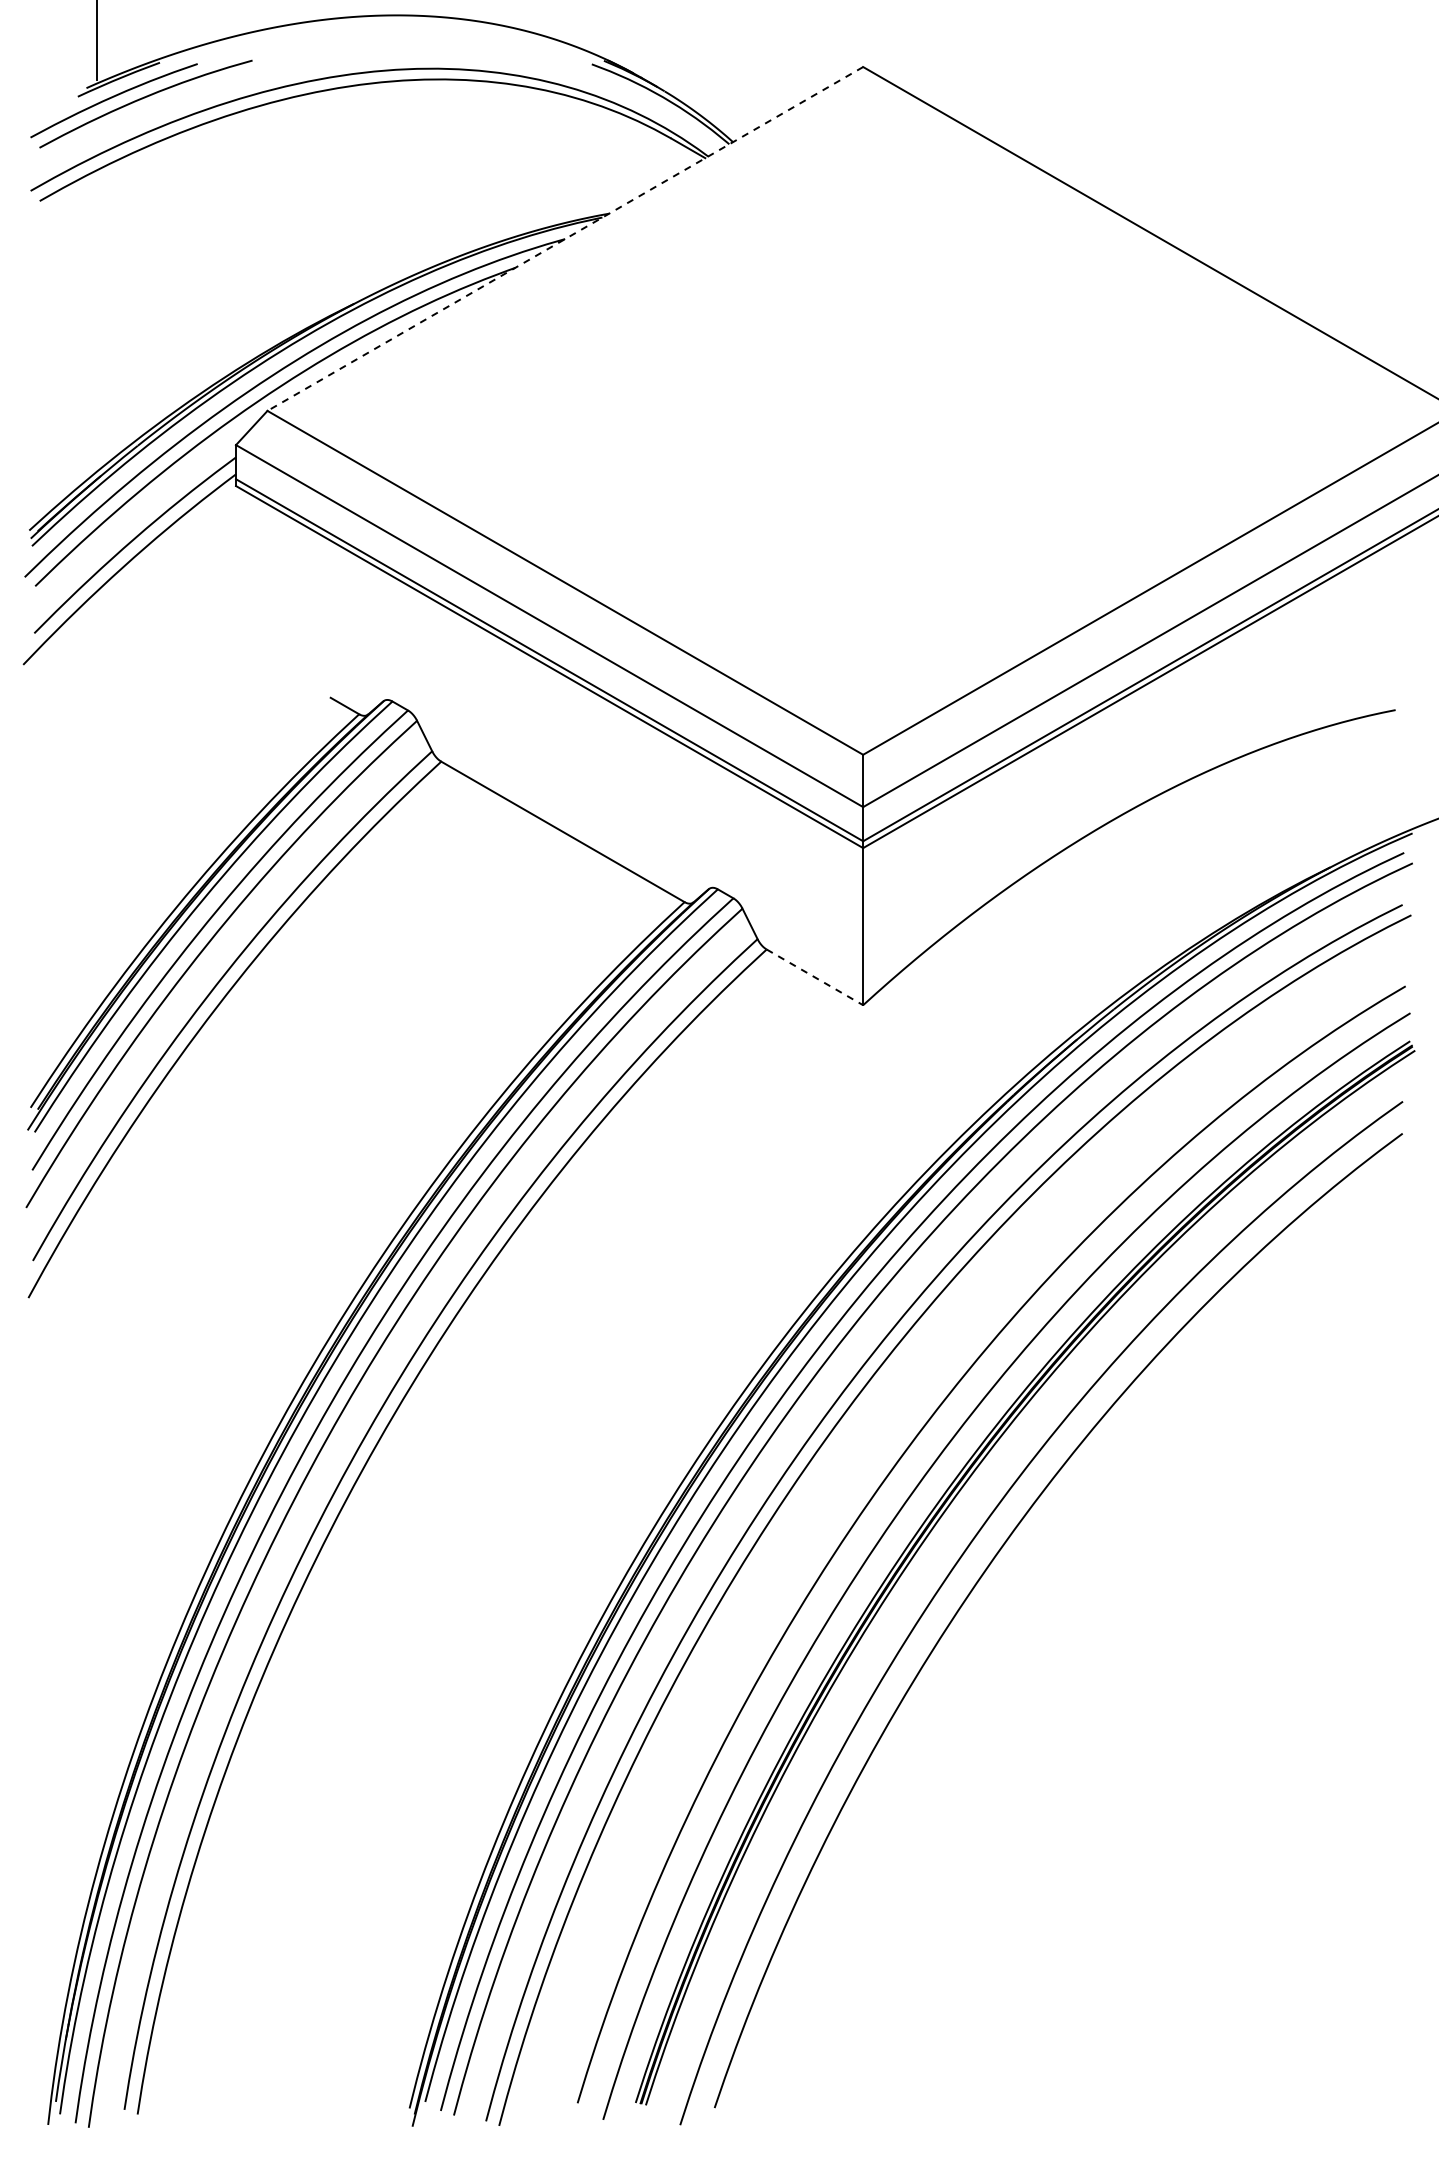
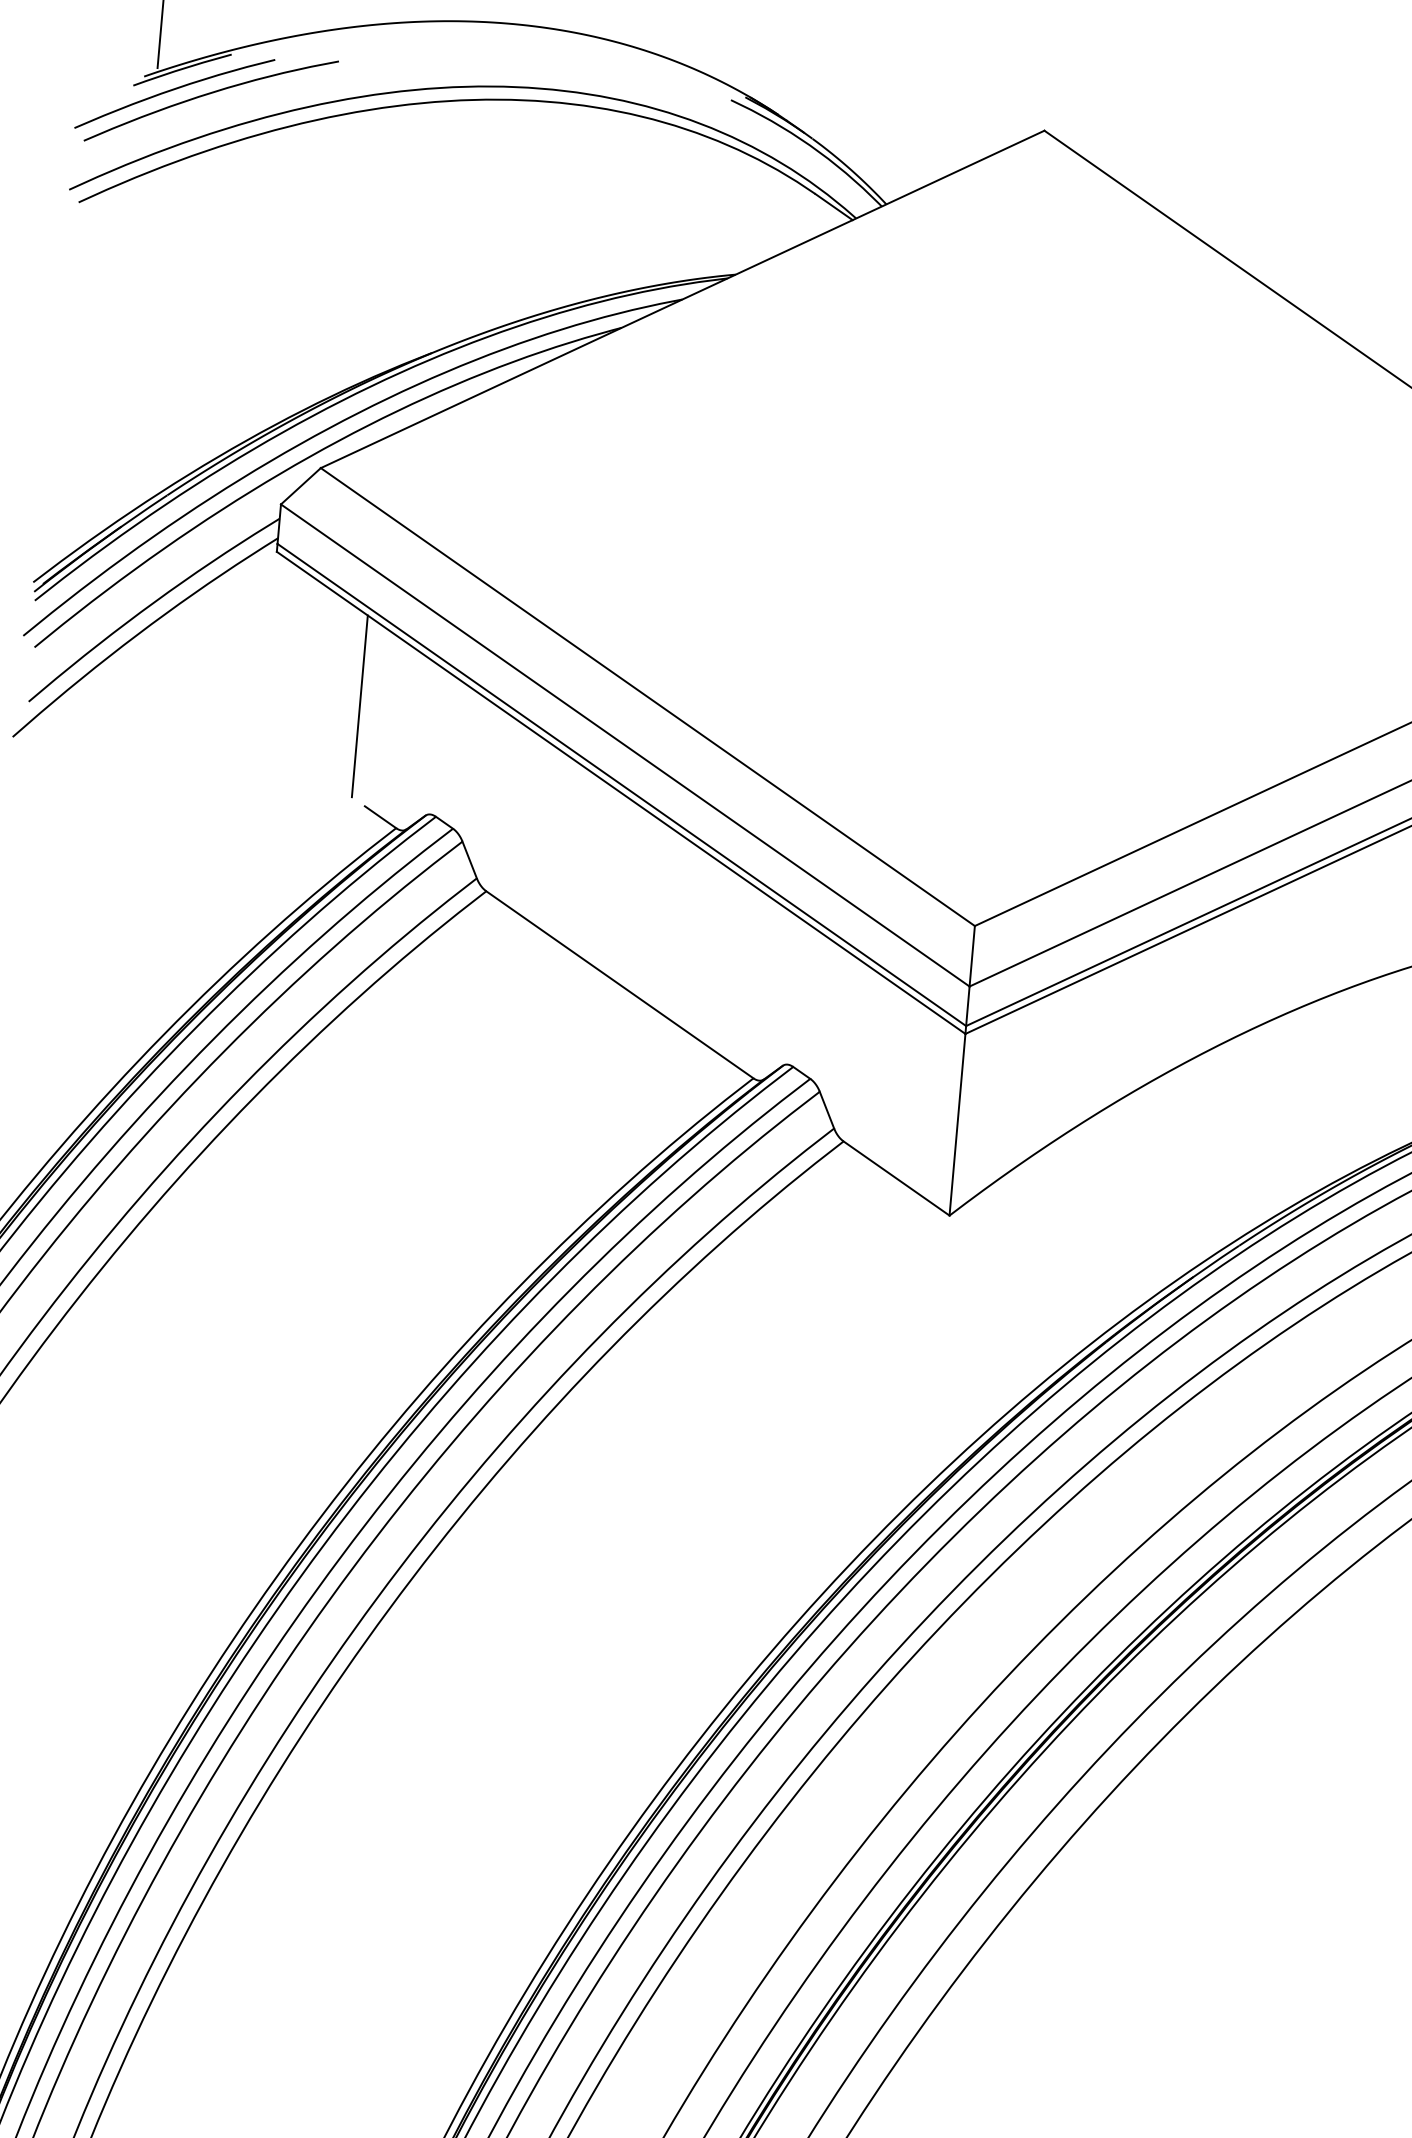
line: (565, 238) -> (682, 298), dashed -> solid
line: (318, 611) -> (359, 705), added
line: (814, 977) -> (896, 1178), dashed -> solid

